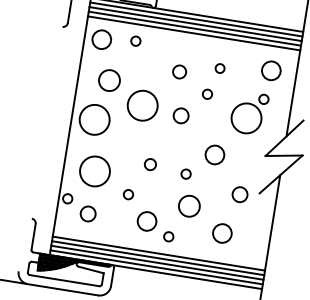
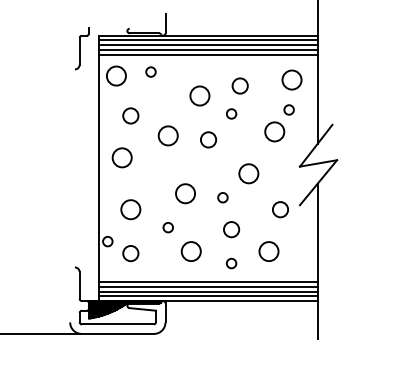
circle: (219, 67) -> (239, 85), size x1.67
circle: (179, 71) -> (199, 95), size x1.43
circle: (109, 80) -> (130, 115), size x0.71
circle: (142, 105) -> (167, 135), size x0.62
circle: (246, 117) -> (274, 131), size x0.62
circle: (94, 119) -> (121, 157), size x0.62
circle: (150, 164) -> (185, 193), size x1.67
circle: (94, 171) -> (130, 209), size x0.62
circle: (189, 206) -> (231, 229), size x0.71
circle: (168, 236) -> (231, 263), moved

